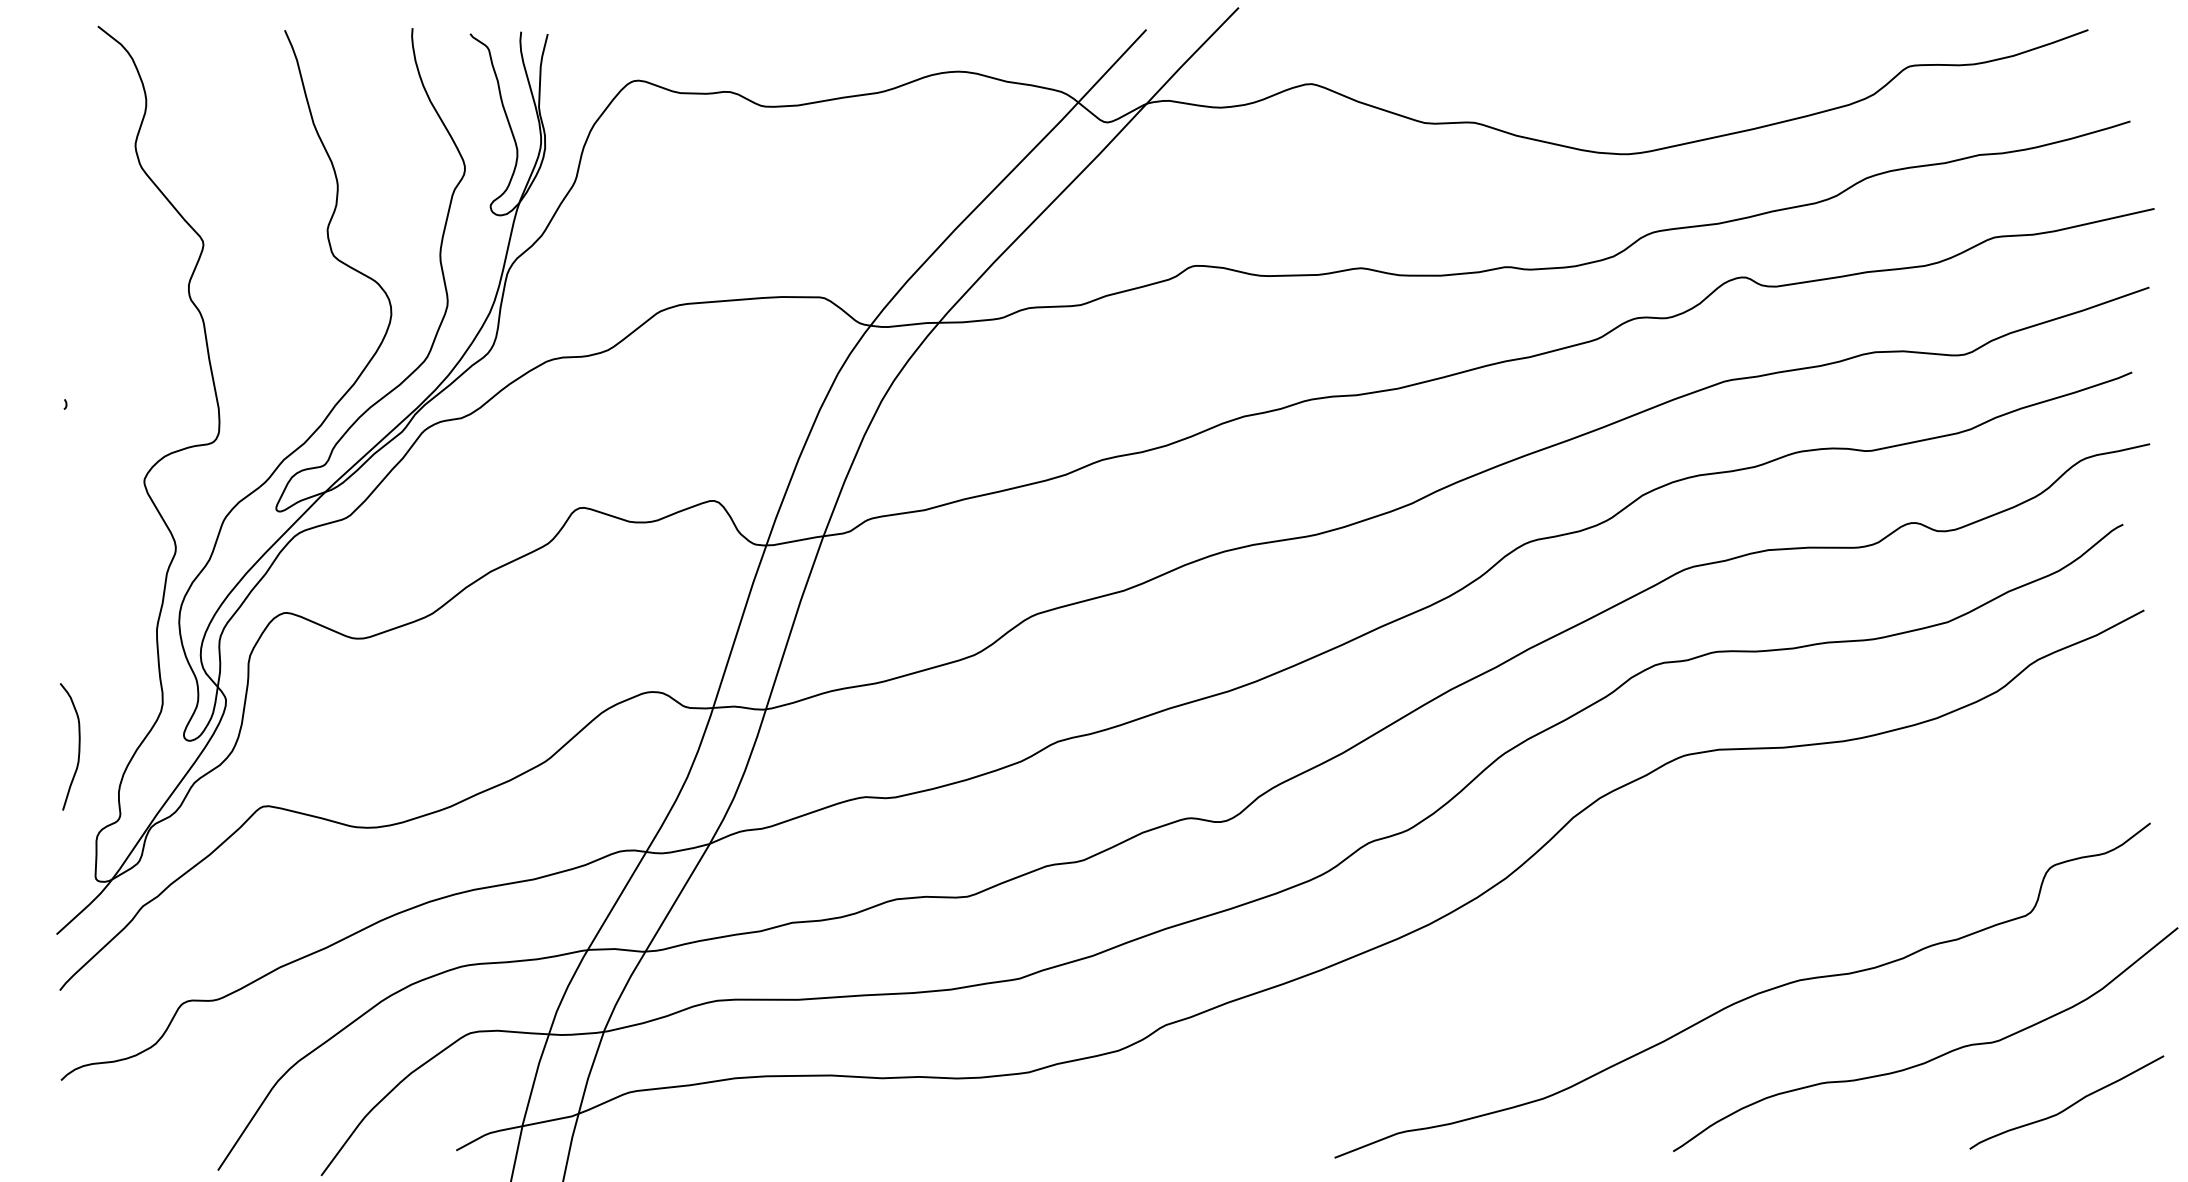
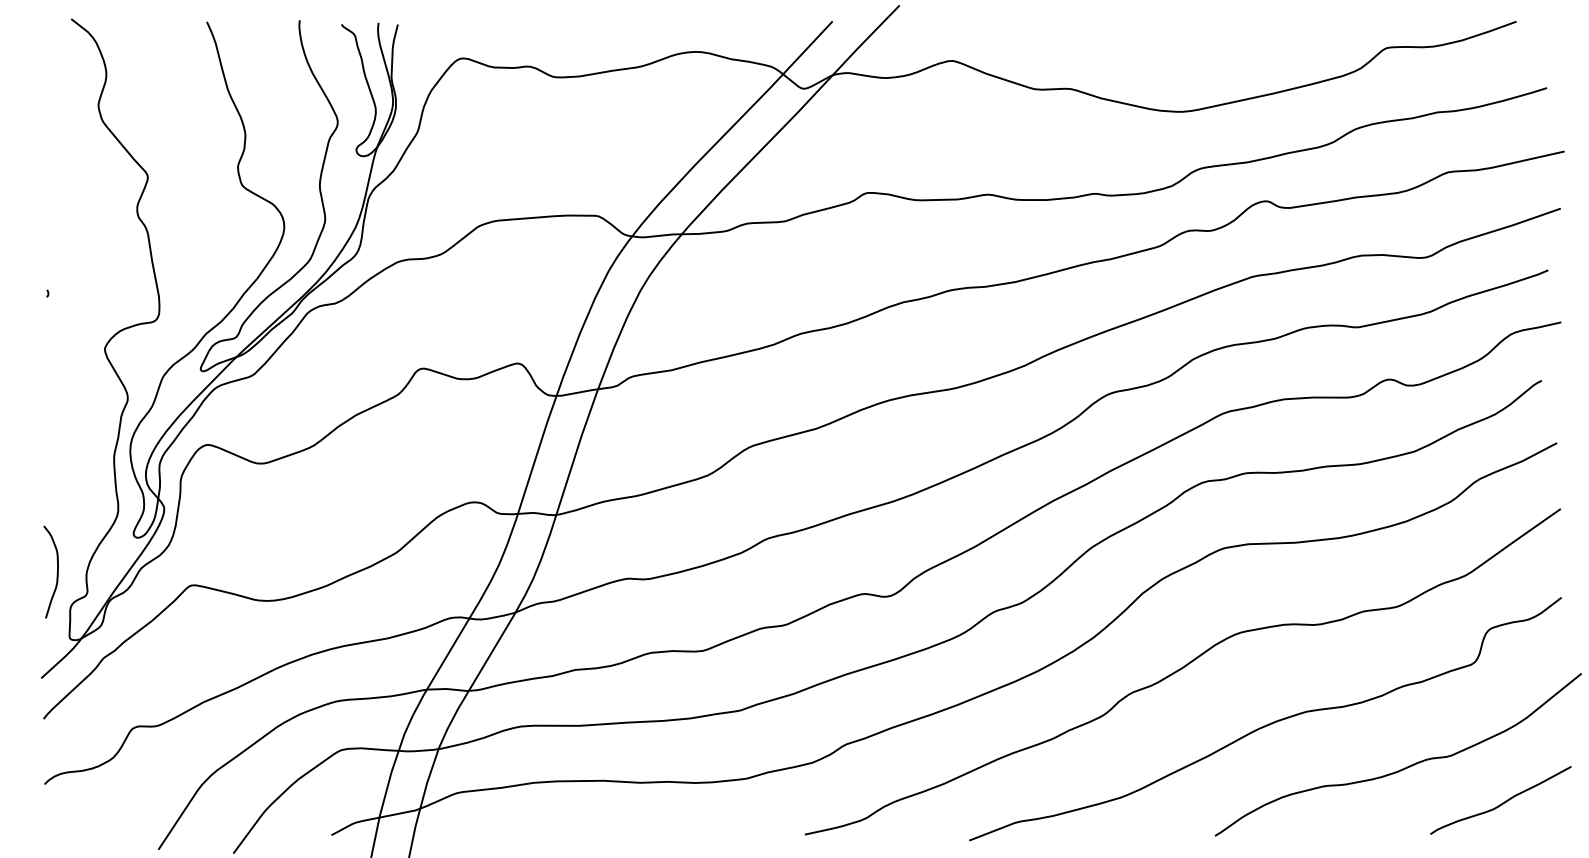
curve: (77, 748) -> (56, 573), moved
curve: (1628, 922) -> (1182, 669), added

